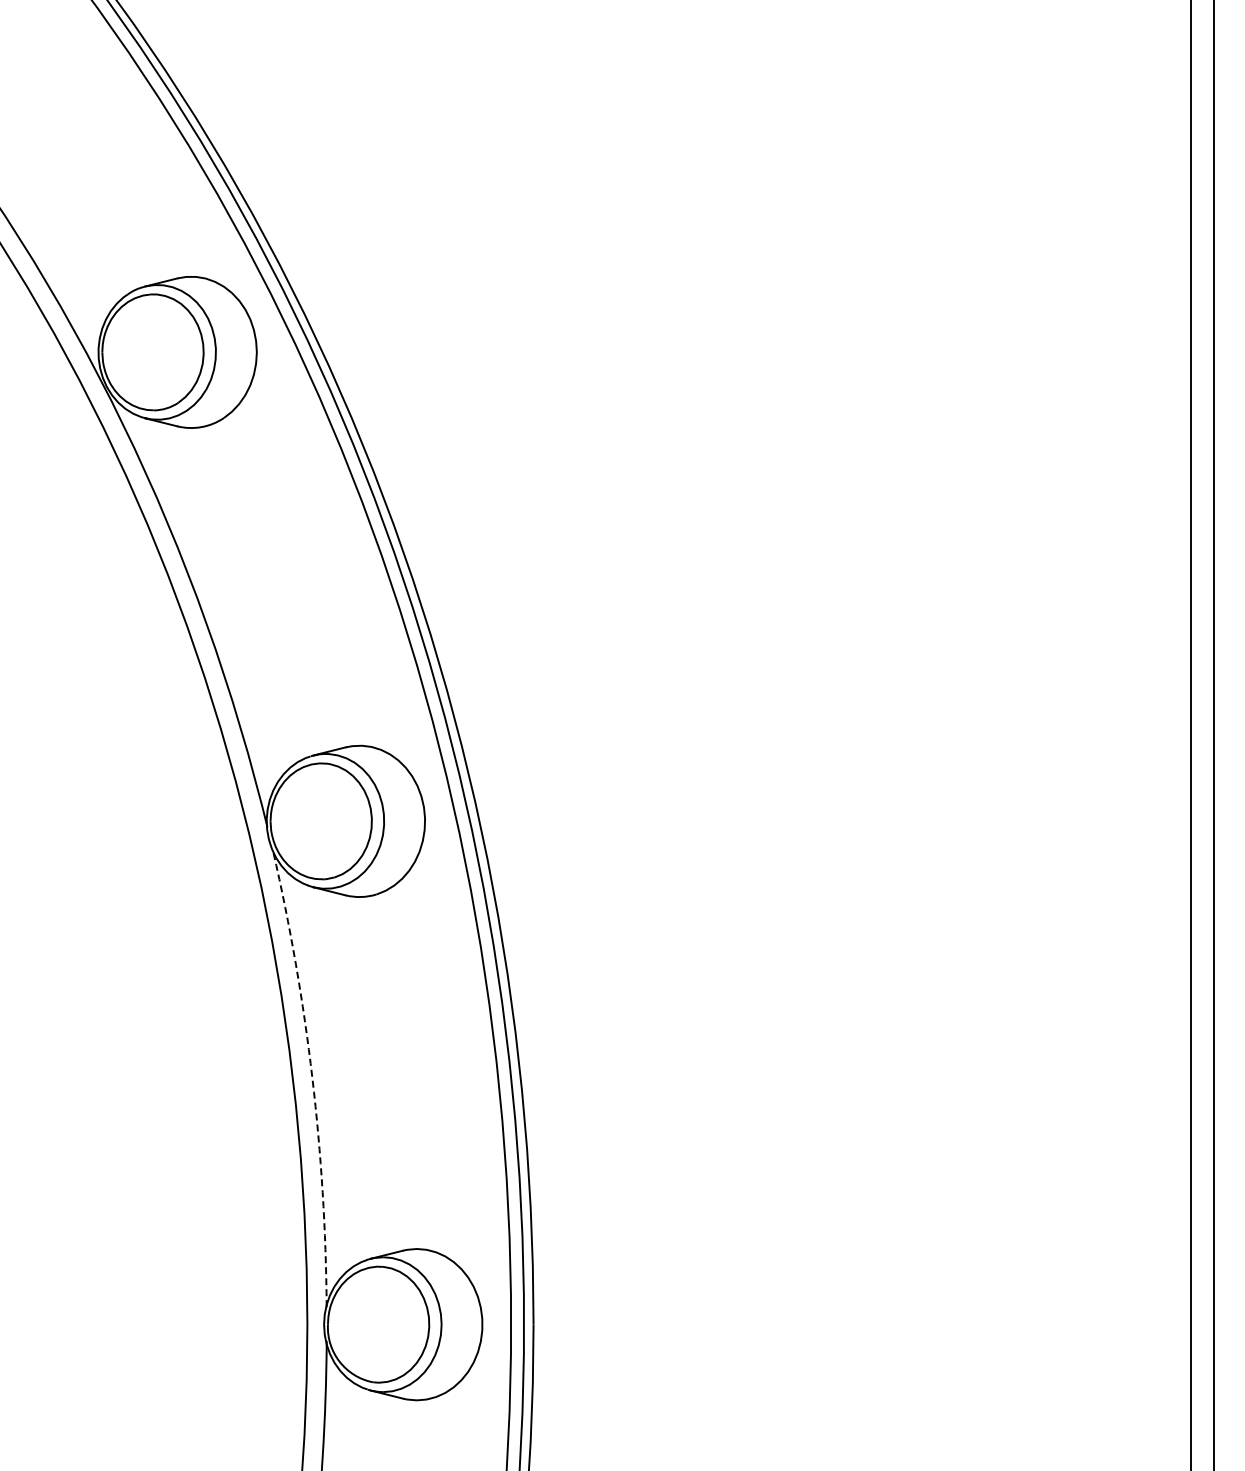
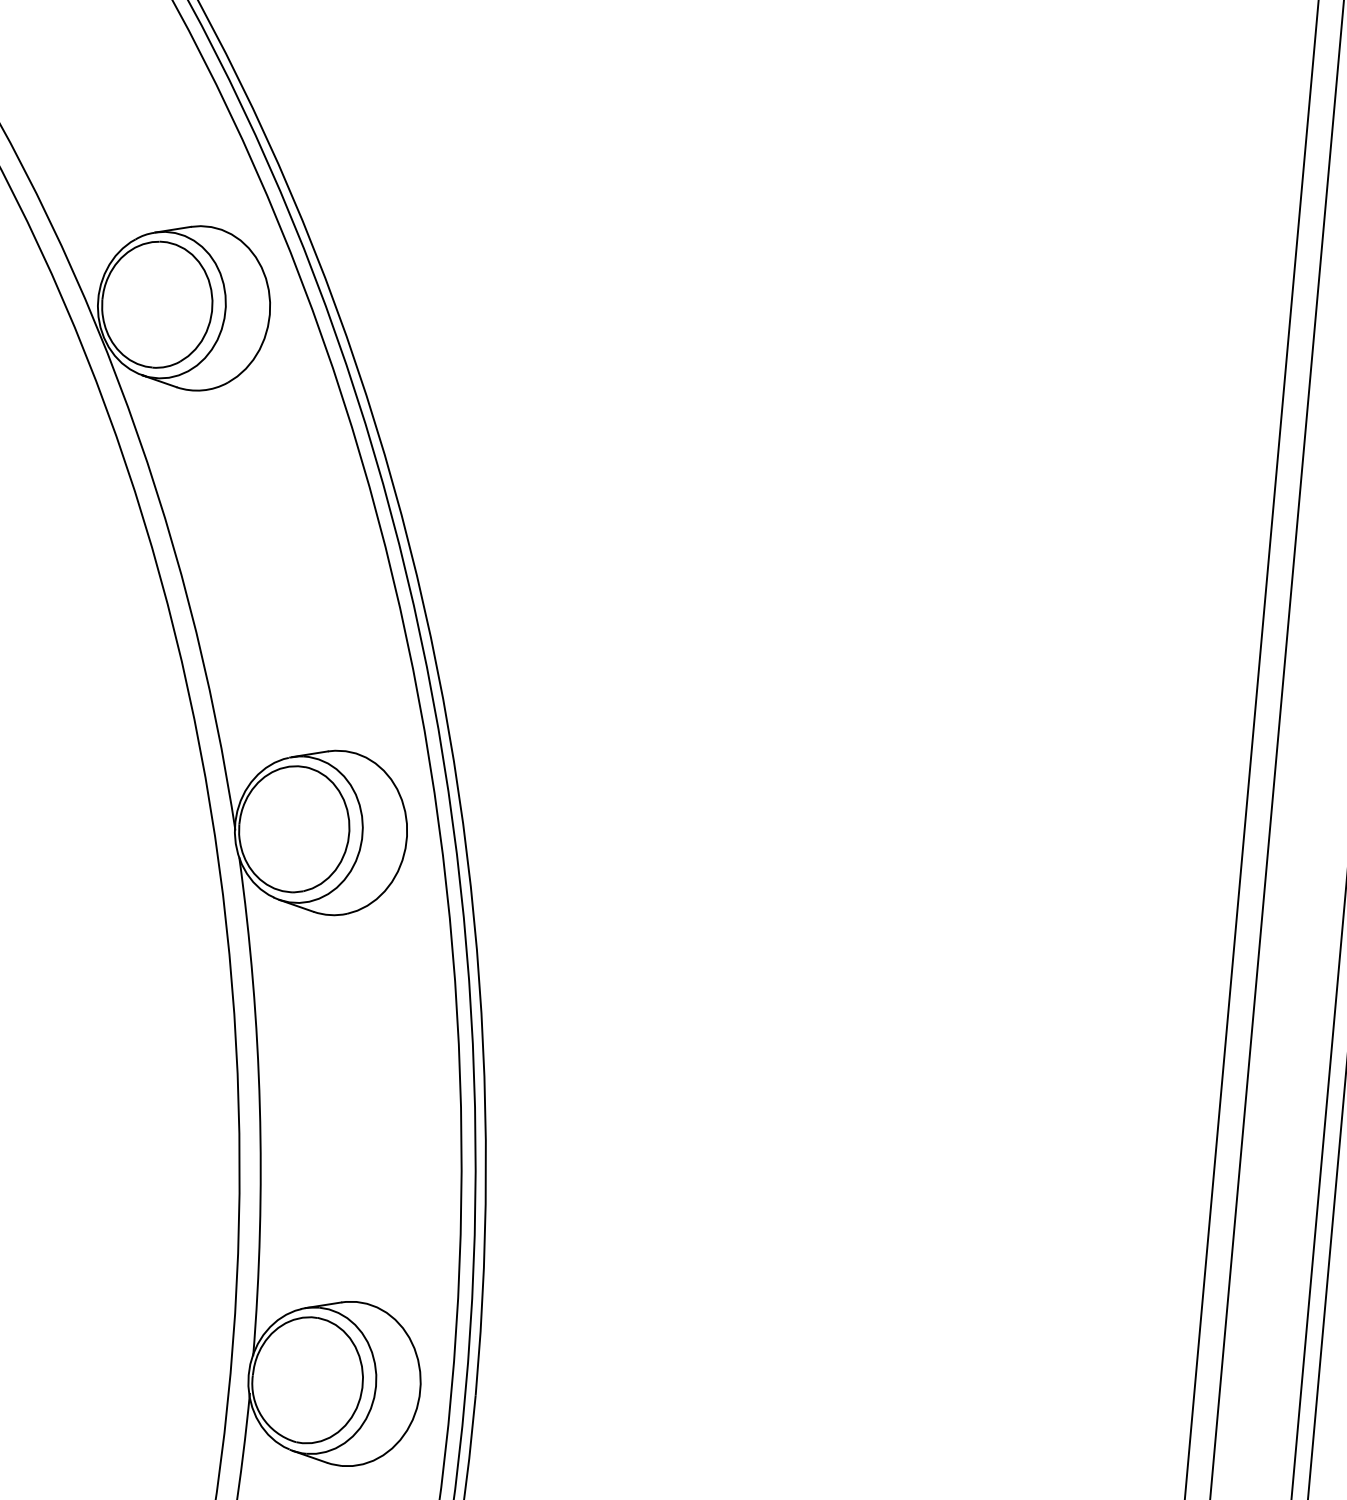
arc: (312, 1077) -> (260, 1105), dashed -> solid

